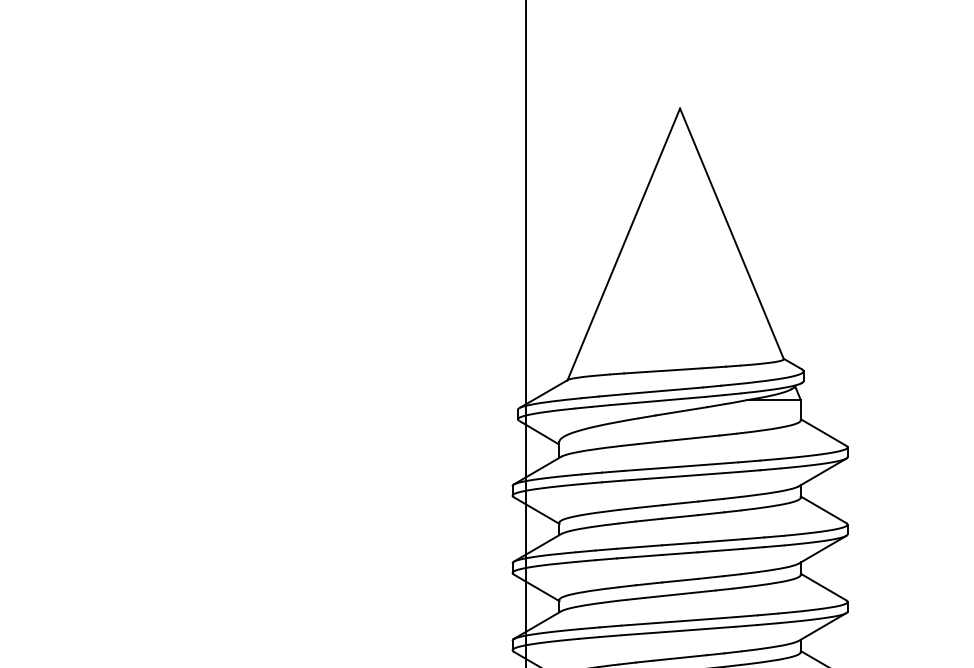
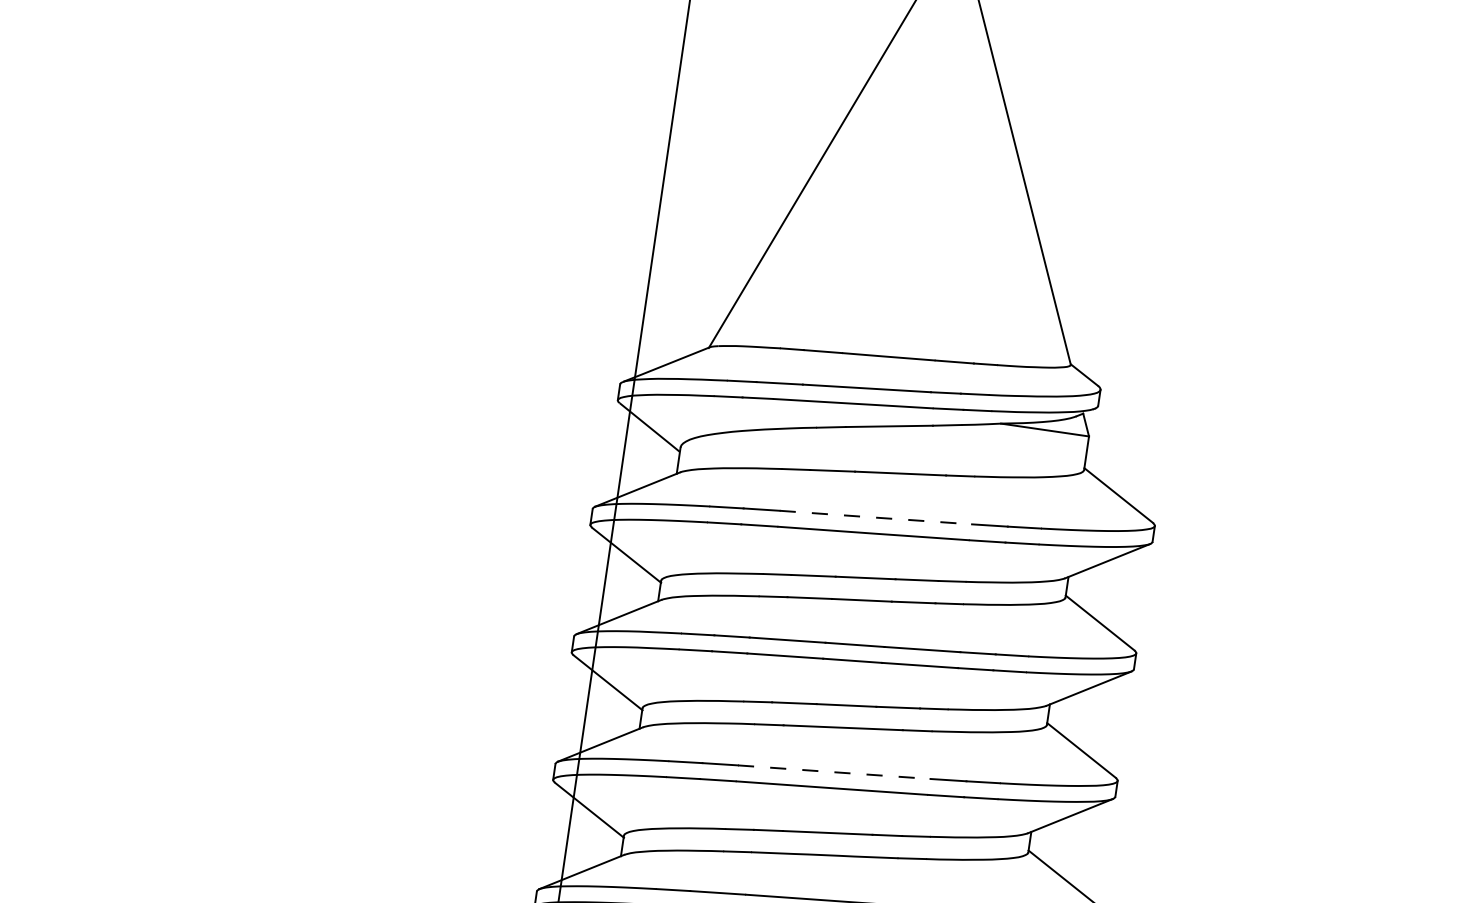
line: (681, 466) -> (876, 517), solid -> dashed
line: (678, 621) -> (833, 772), solid -> dashed

